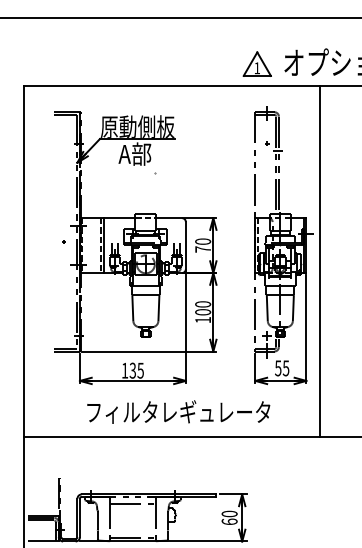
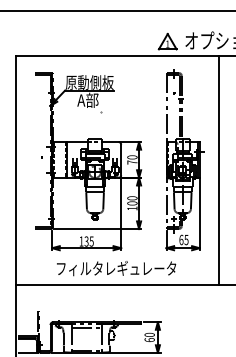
line: (319, 261) -> (218, 170), moved
text: (278, 369) -> (181, 240), 55 -> 65

